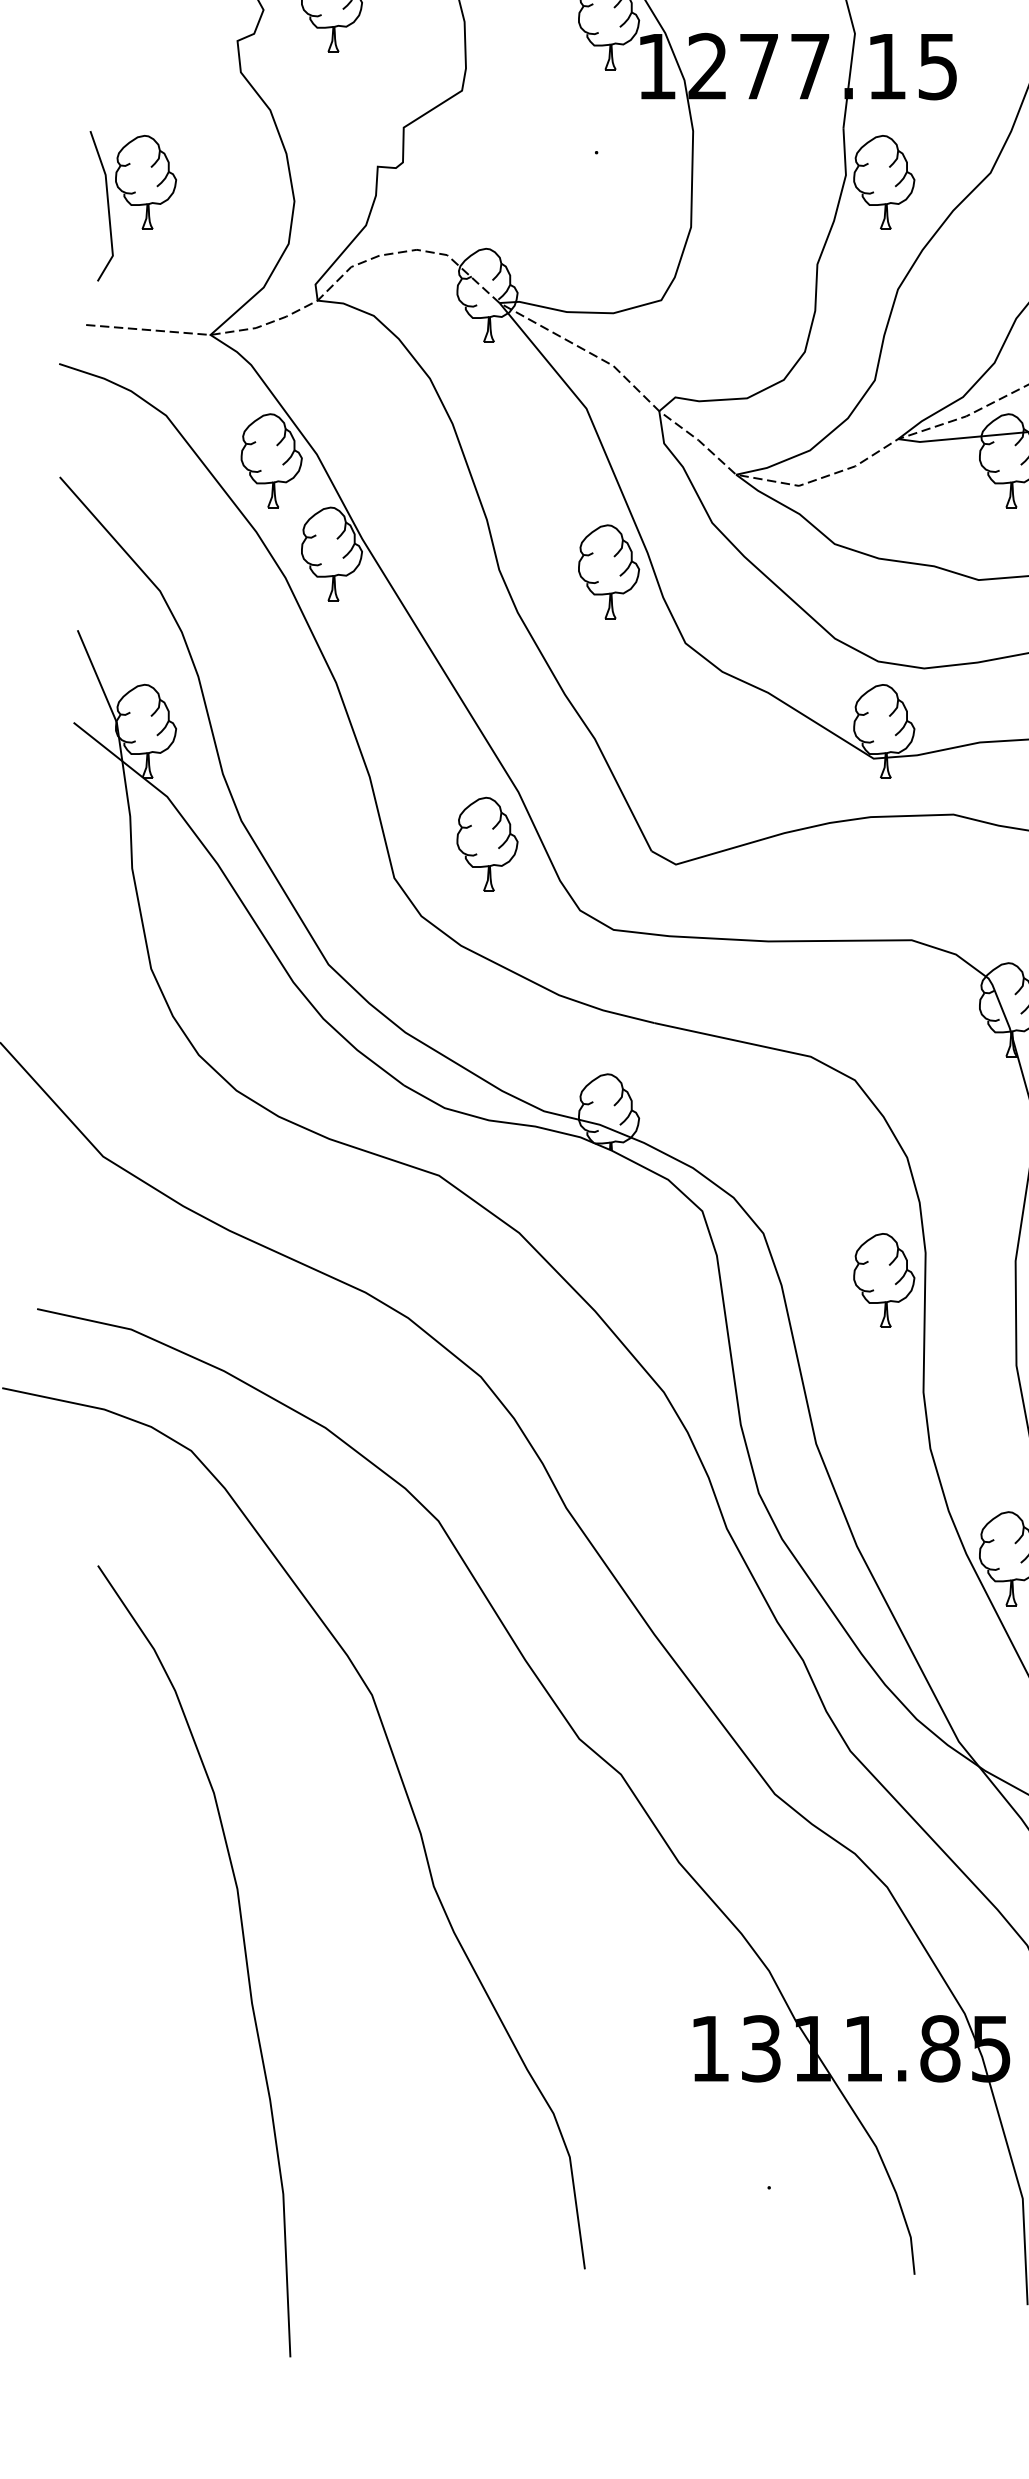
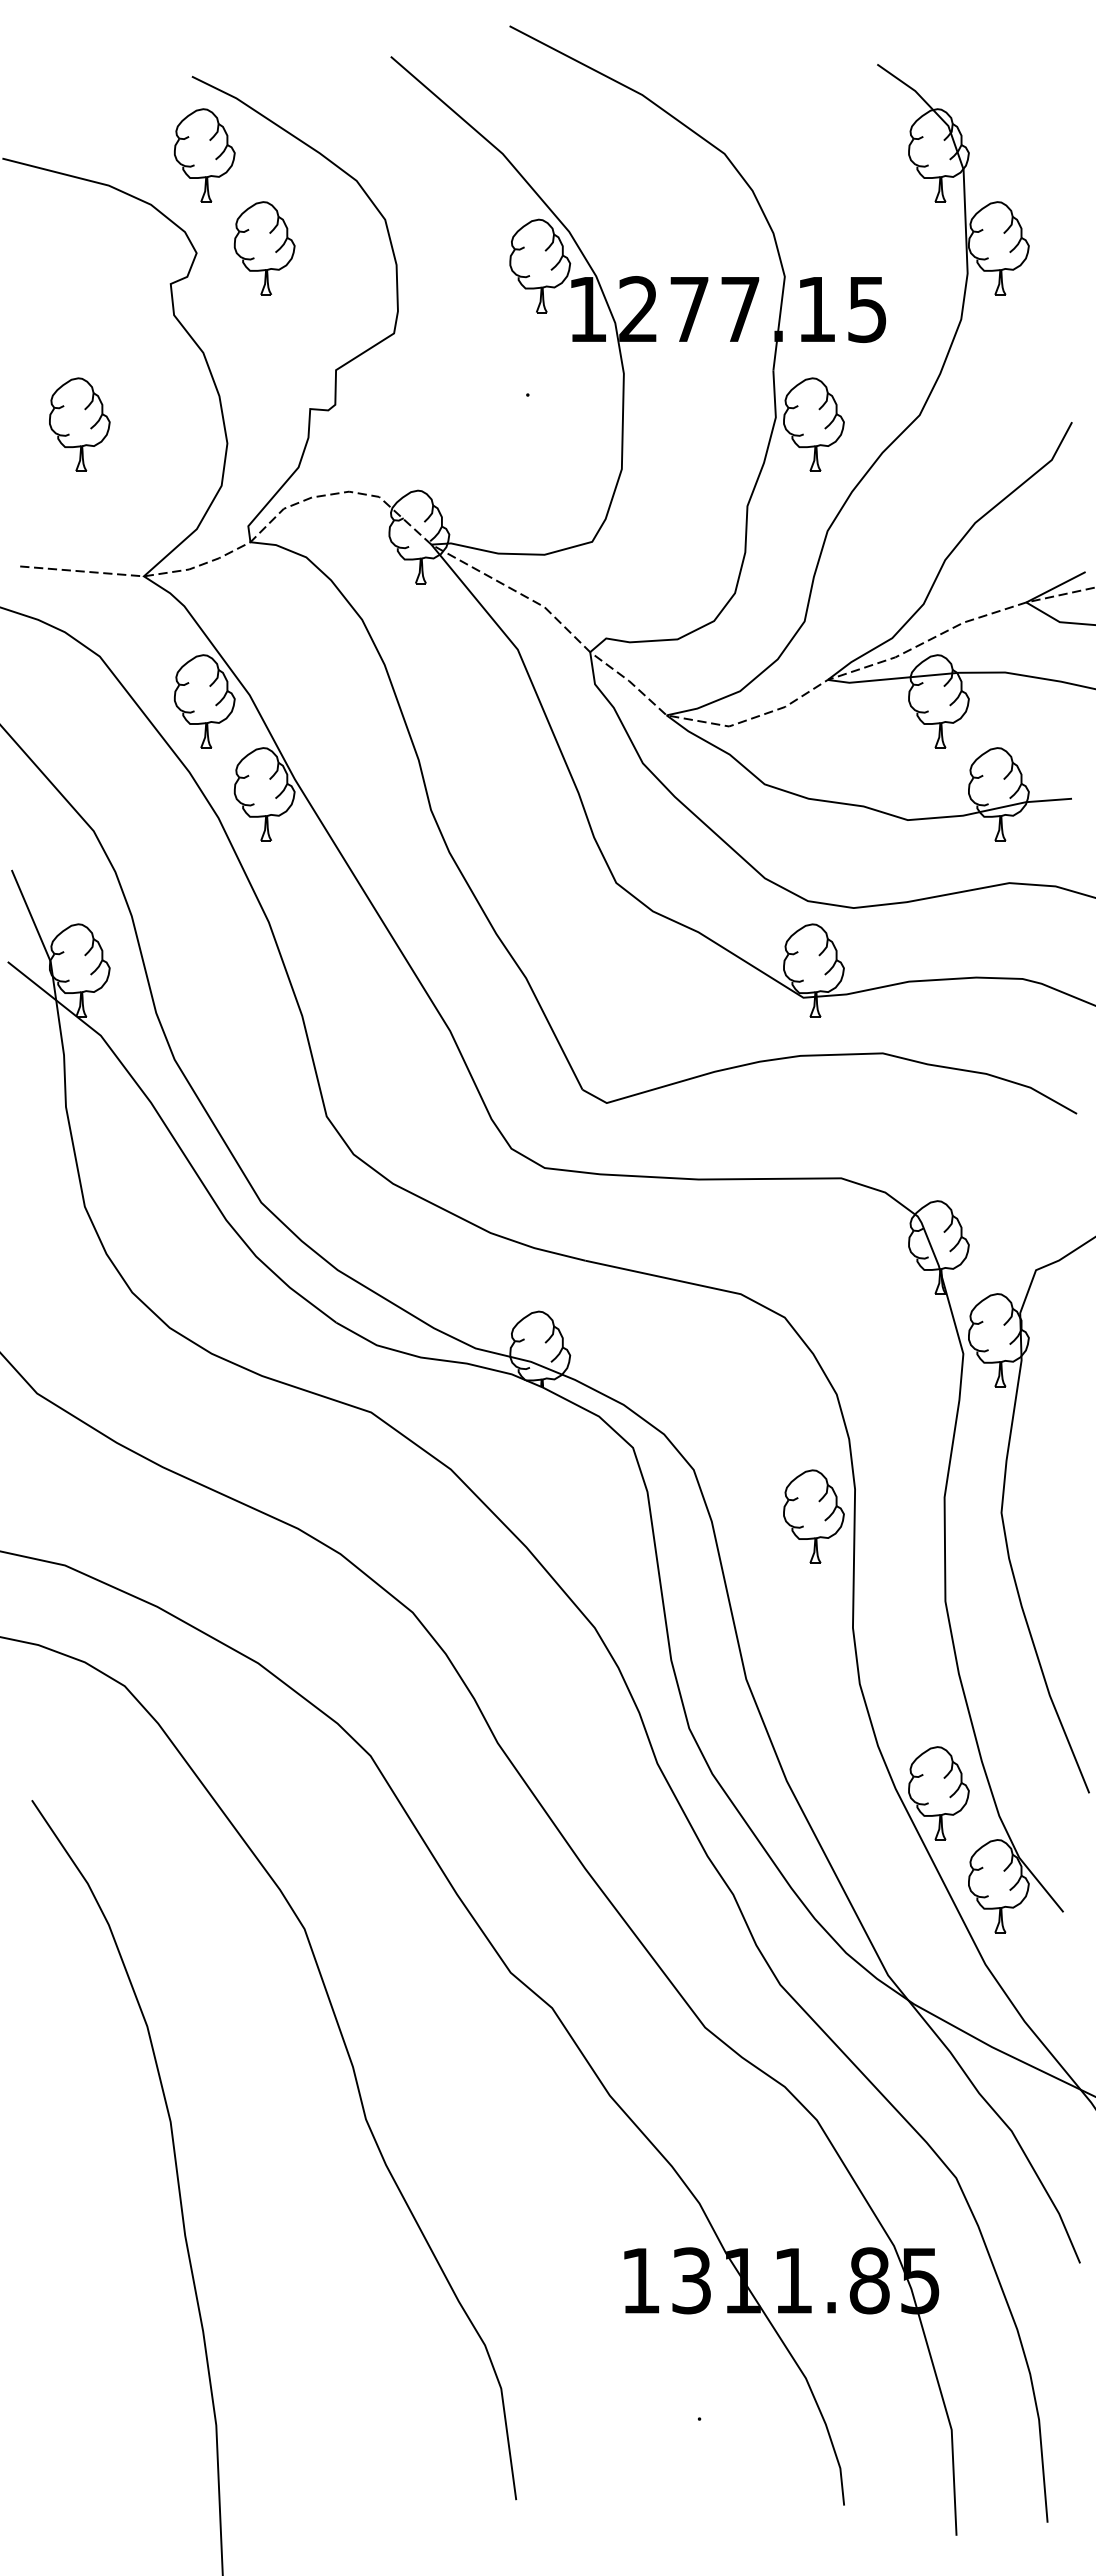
line: (107, 206) -> (41, 448), removed
part: (609, 571) -> (540, 811), removed
part: (487, 843) -> (419, 1082), removed

